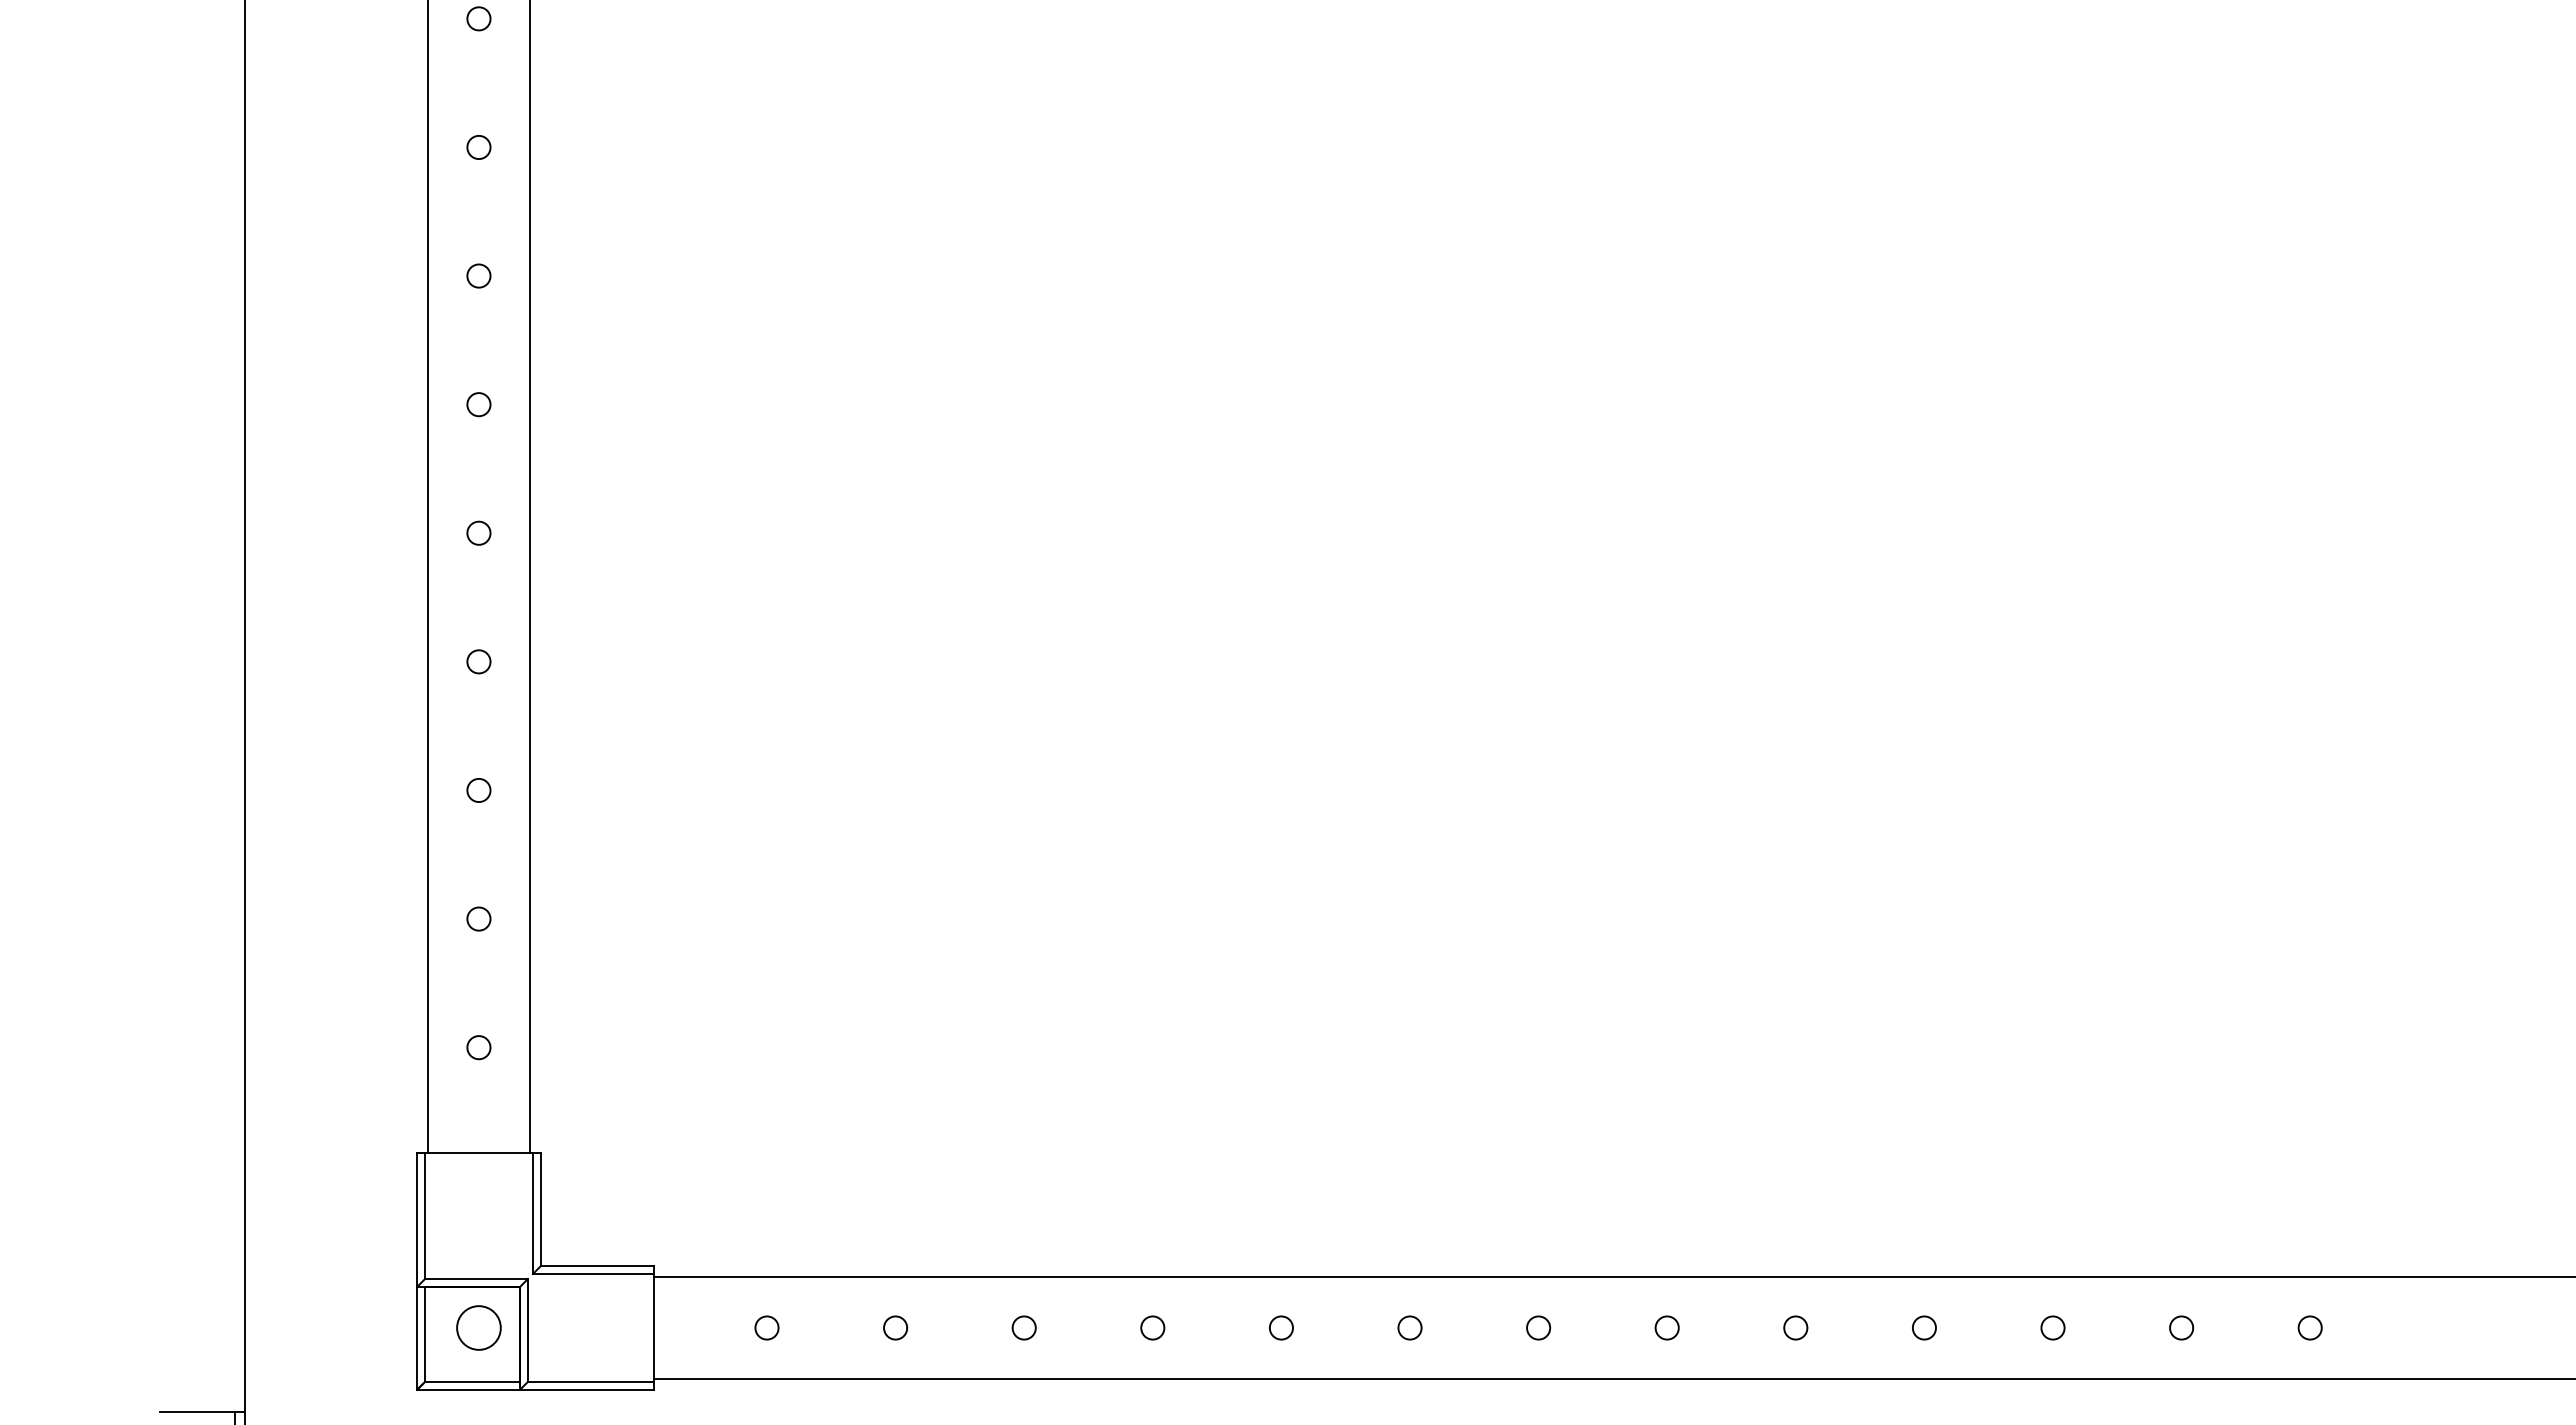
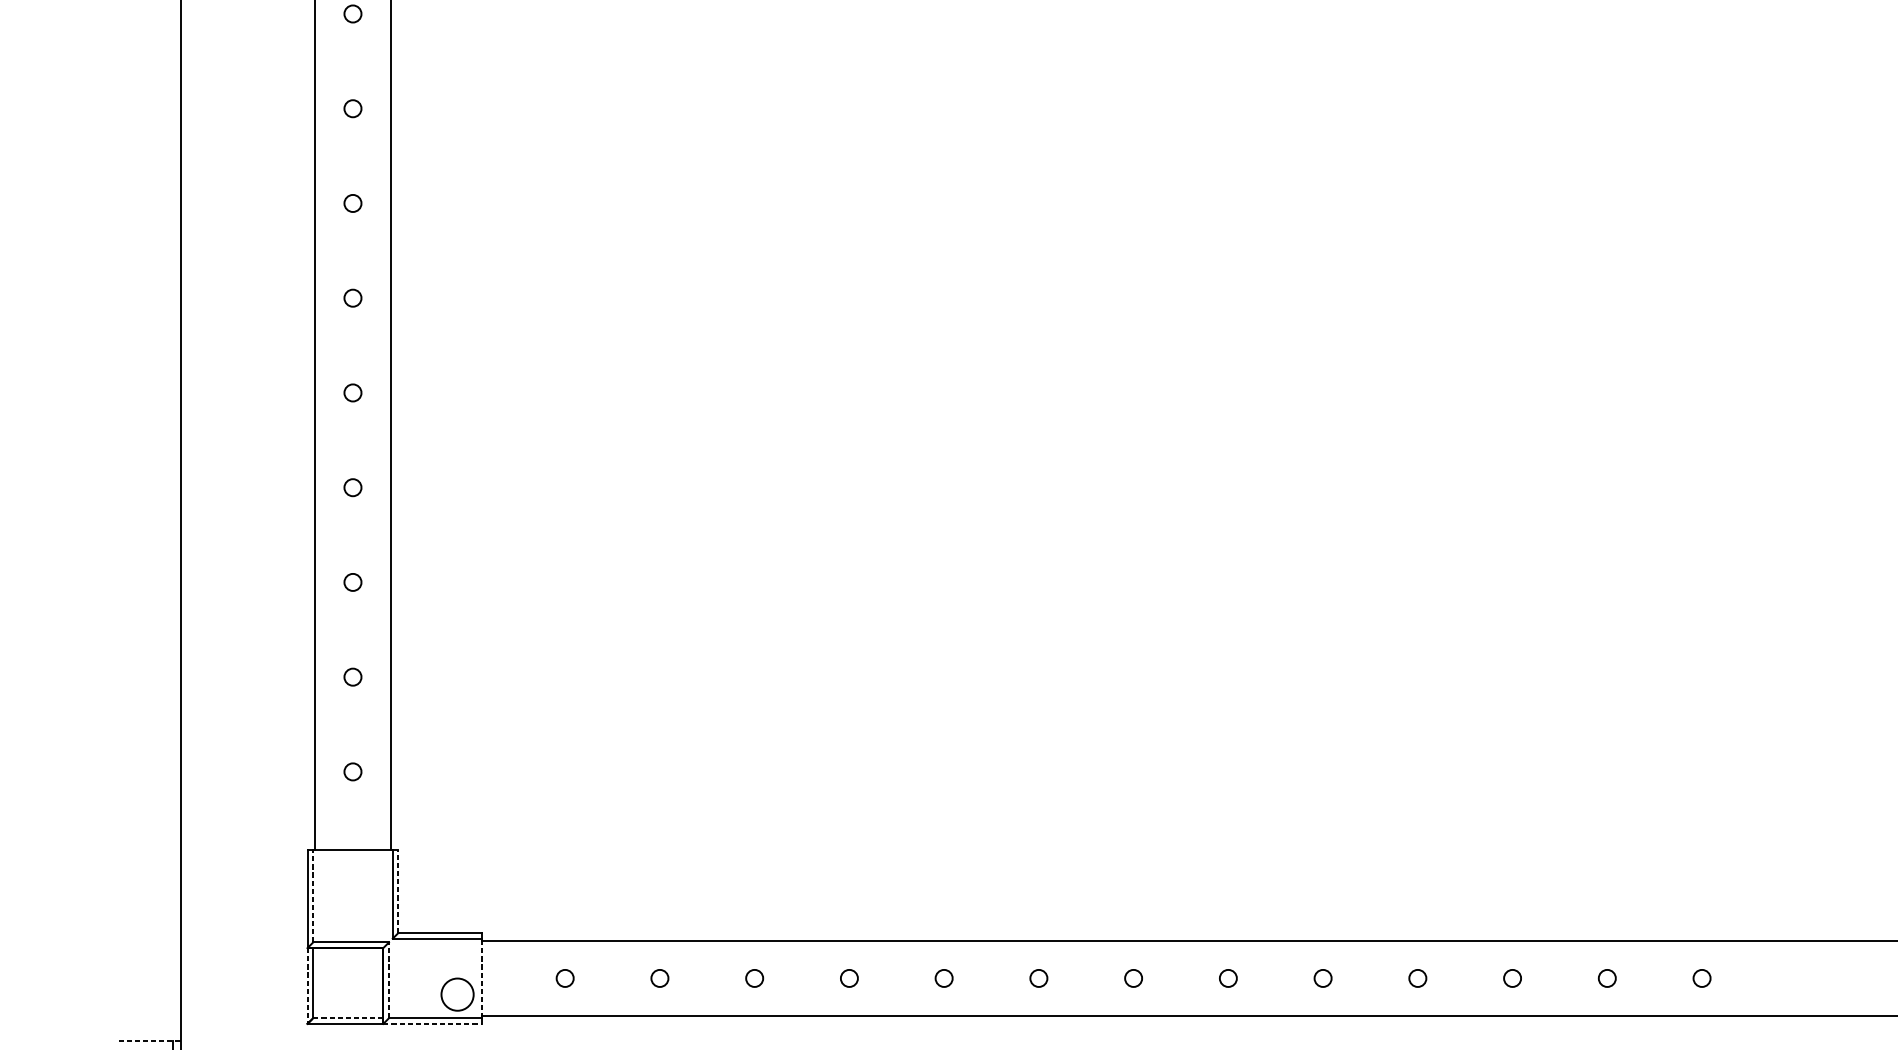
line: (540, 1209) -> (398, 891), solid -> dashed
line: (424, 1215) -> (312, 895), solid -> dashed
circle: (478, 1327) -> (457, 994), moved
line: (653, 1327) -> (481, 978), solid -> dashed
line: (527, 1330) -> (388, 980), solid -> dashed
line: (417, 1338) -> (307, 986), solid -> dashed
line: (472, 1382) -> (348, 1018), solid -> dashed
line: (586, 1389) -> (432, 1023), solid -> dashed
line: (201, 1412) -> (148, 1040), solid -> dashed

